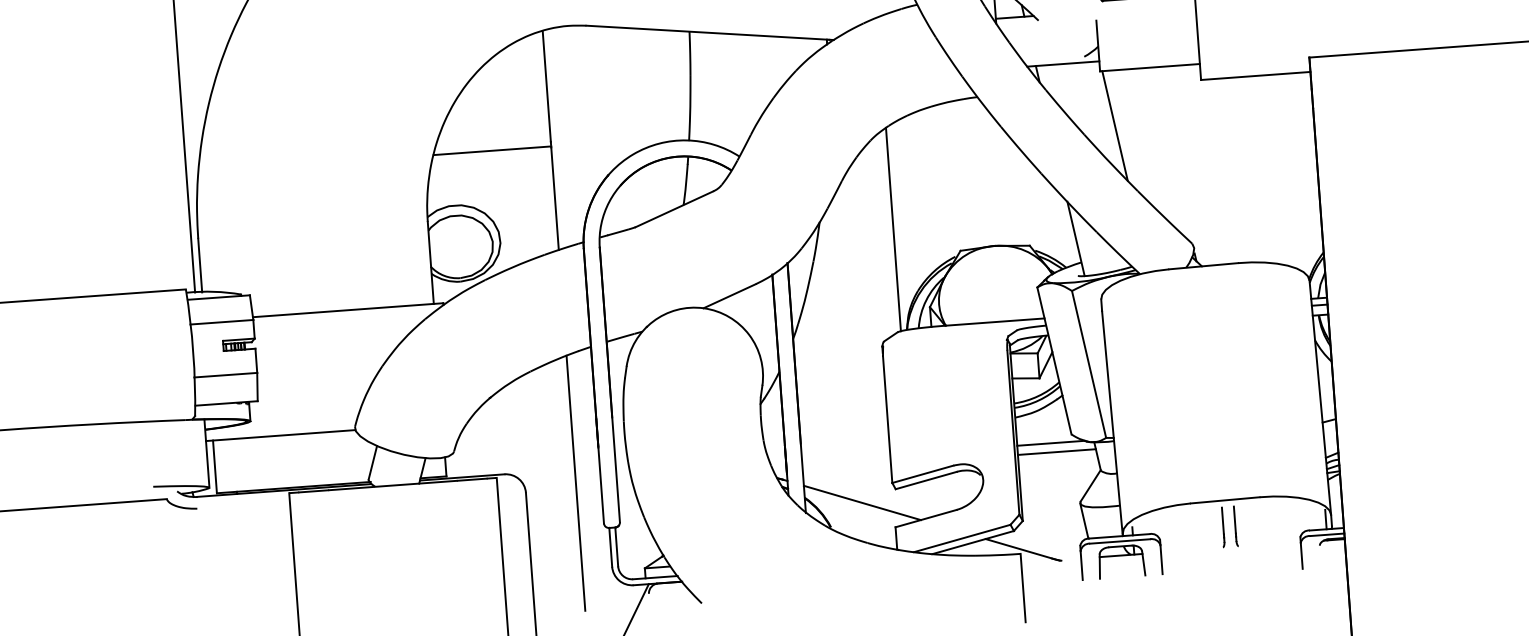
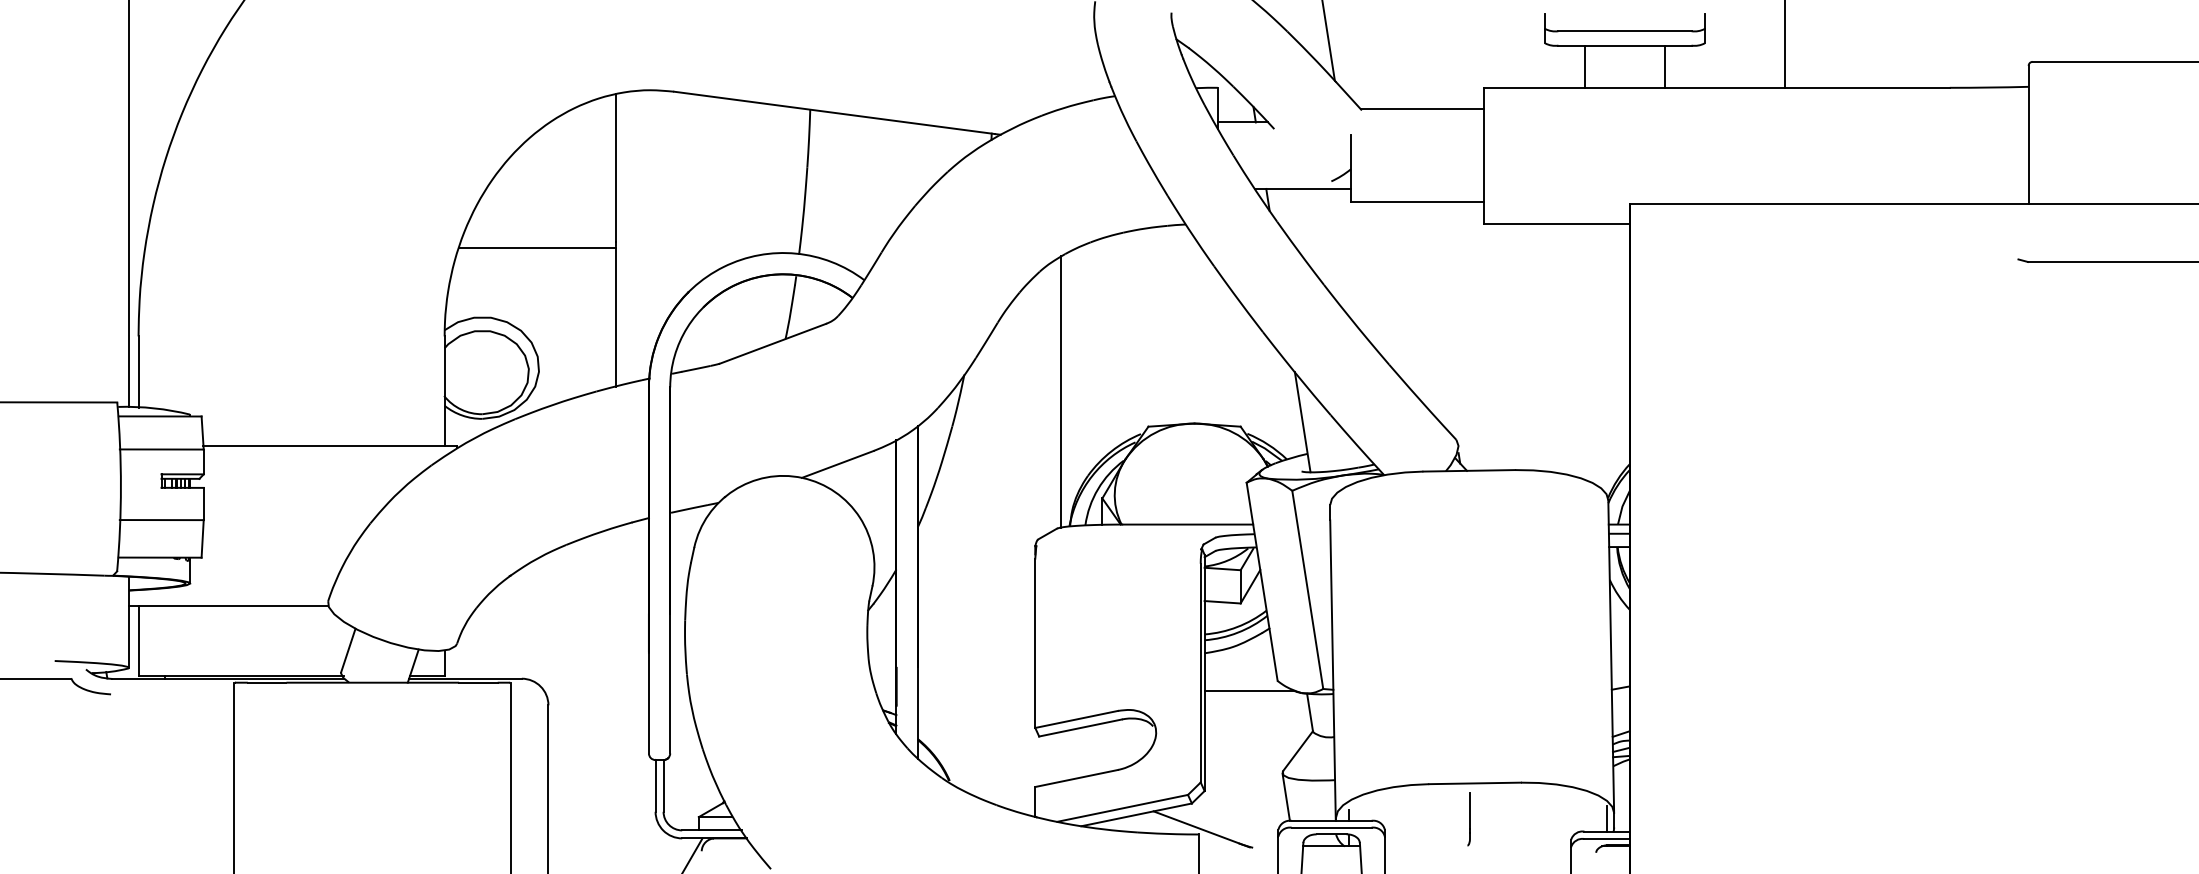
line: (1115, 126) -> (1365, 276), removed
line: (1056, 452) -> (1256, 703), removed
line: (575, 483) -> (615, 697), removed
line: (862, 502) -> (993, 751), removed
part: (1235, 526) -> (1486, 819), removed

